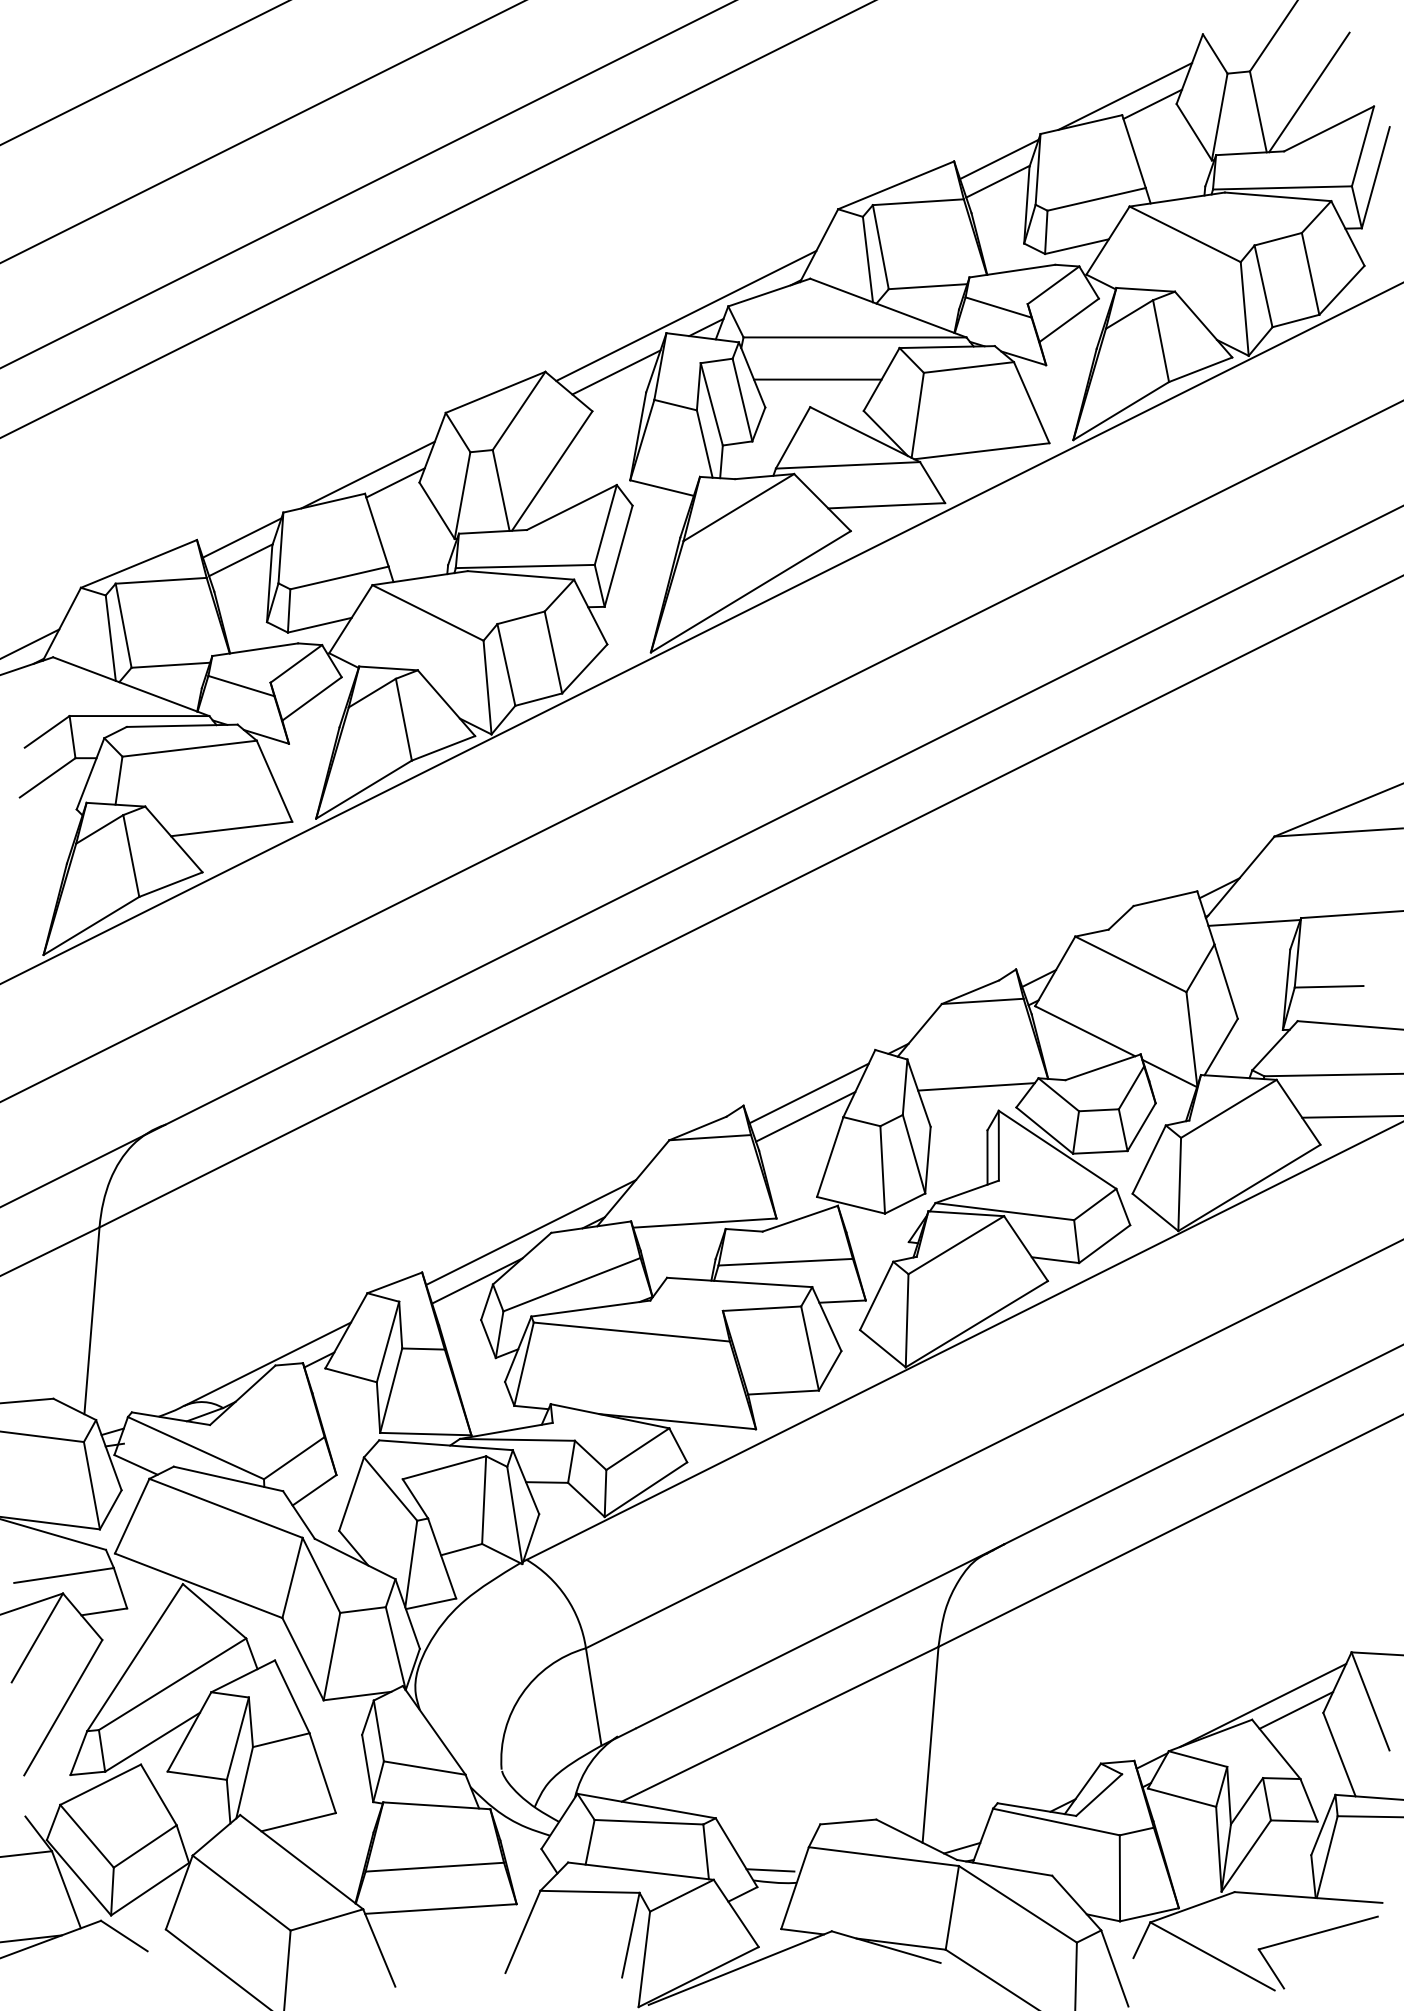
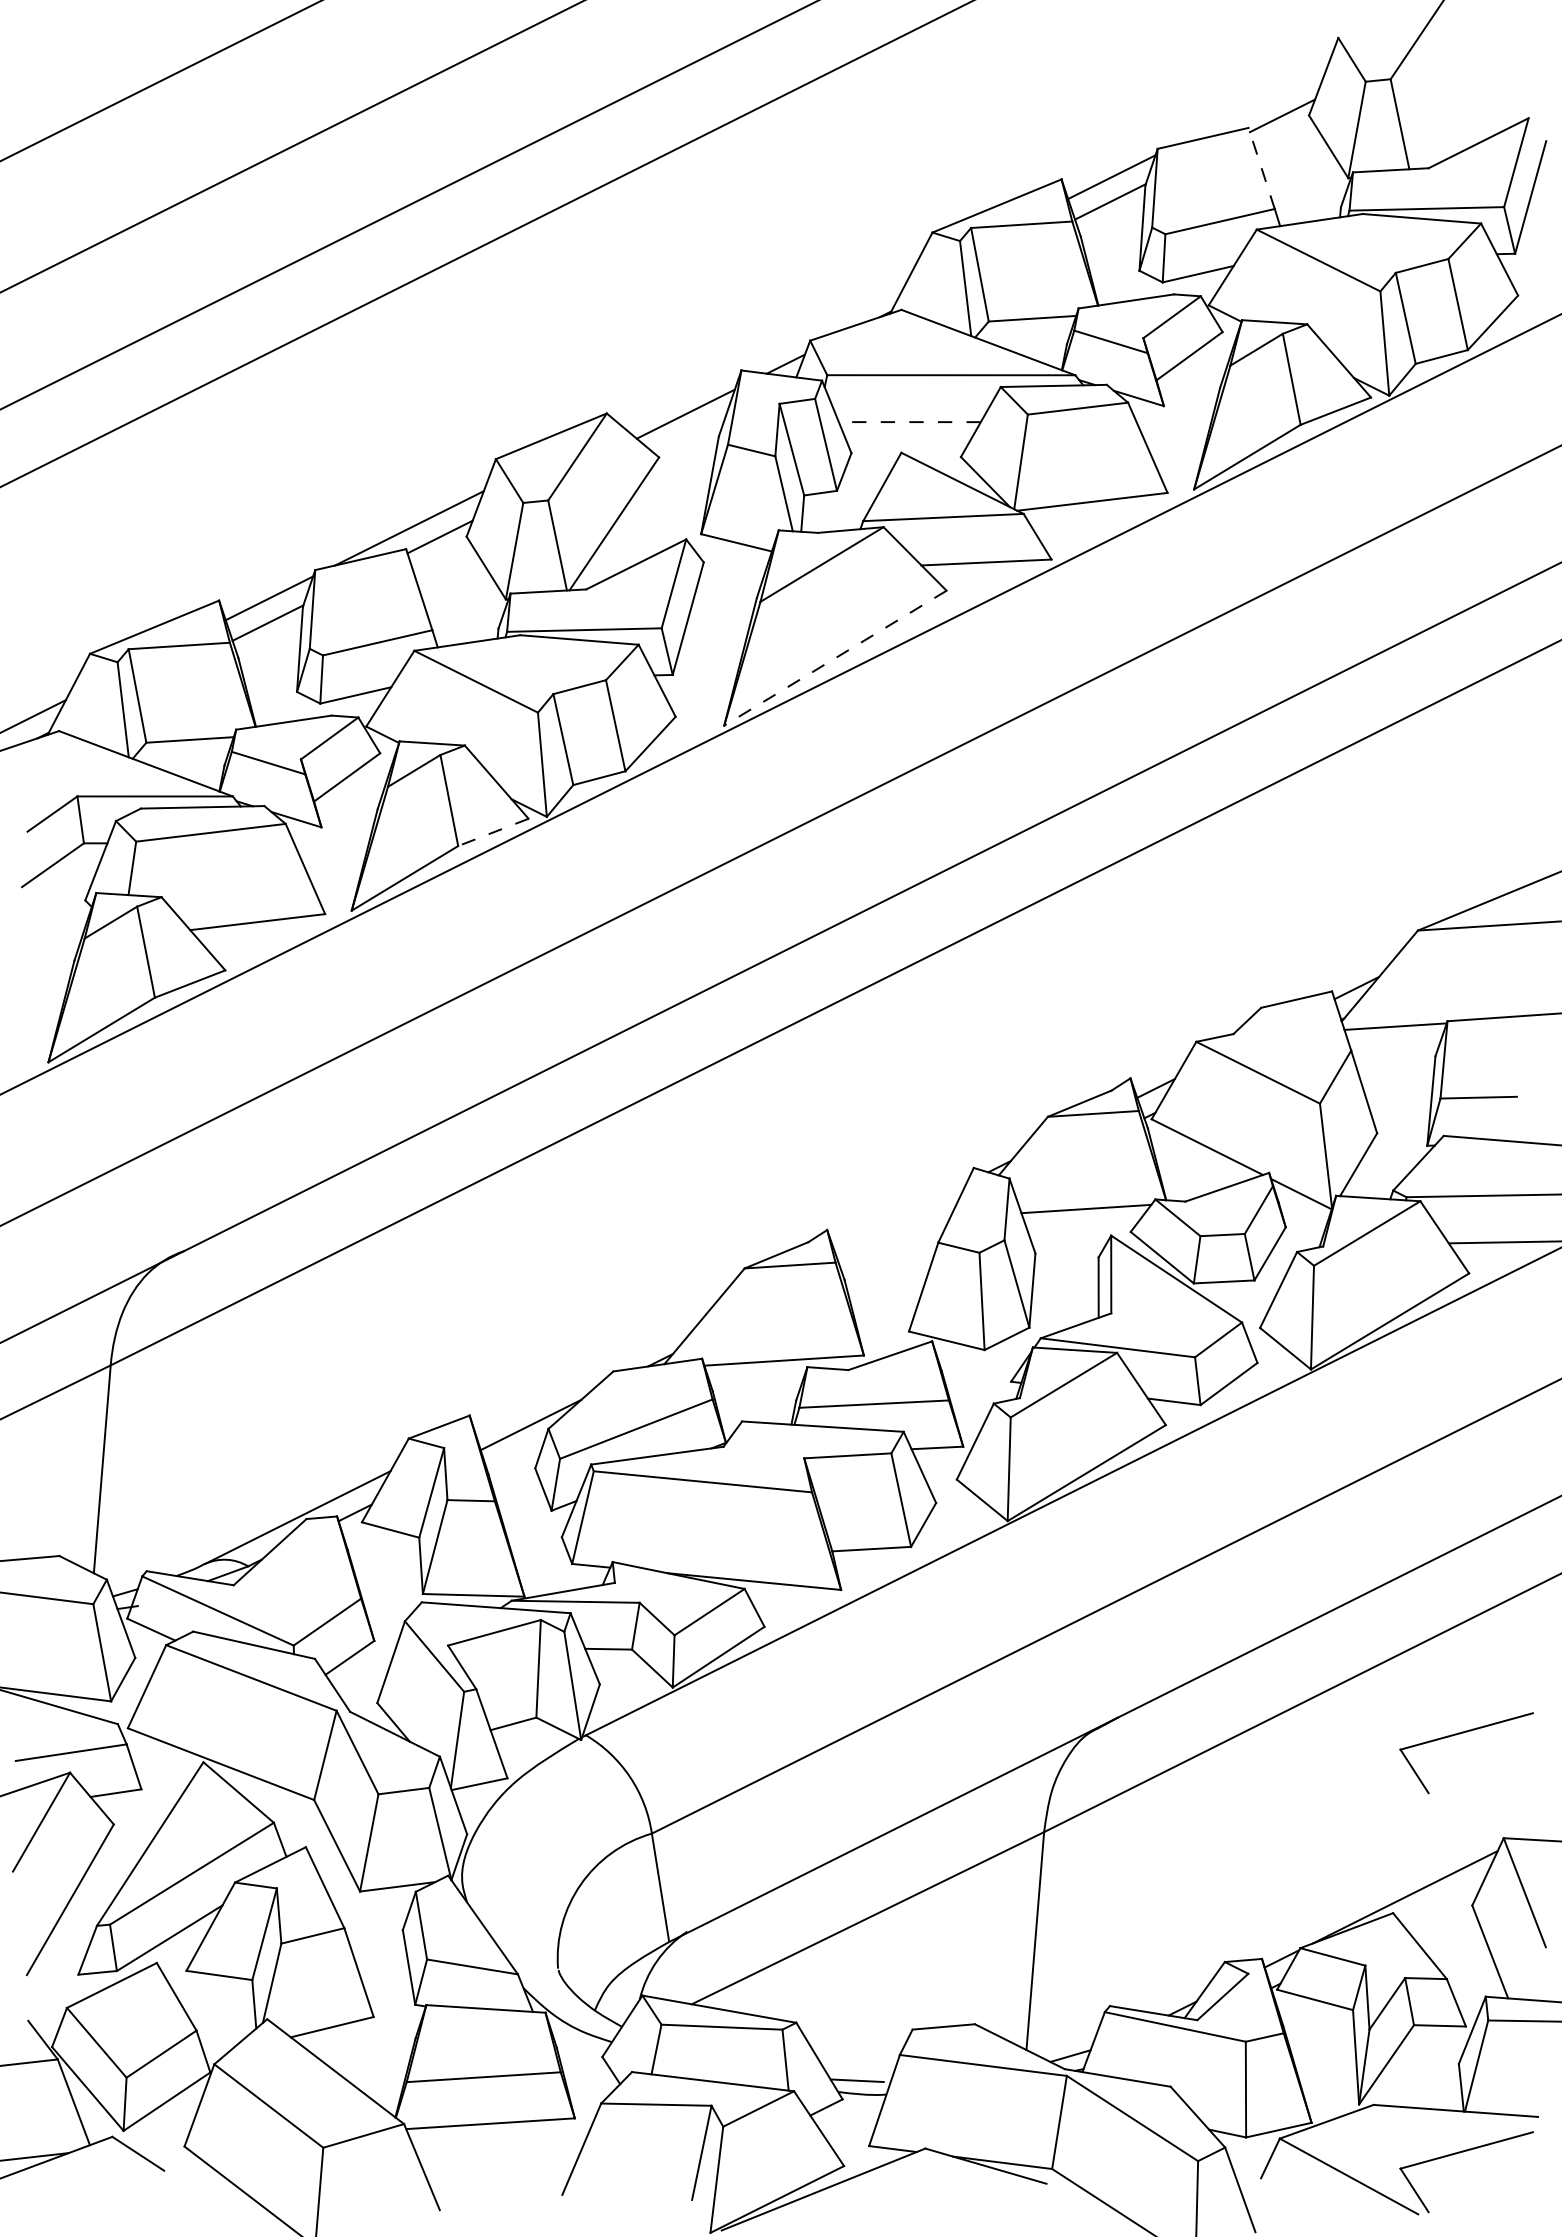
line: (1309, 92) -> (1456, 102), removed
line: (1124, 95) -> (1251, 106), removed
line: (1133, 151) -> (1261, 168), solid -> dashed
line: (686, 315) -> (763, 350), removed
line: (817, 379) -> (909, 422), solid -> dashed
line: (750, 592) -> (835, 658), solid -> dashed
line: (443, 748) -> (493, 832), solid -> dashed
line: (808, 1093) -> (899, 1216), removed
line: (805, 1116) -> (896, 1241), removed
line: (530, 1231) -> (590, 1370), removed
part: (1312, 1559) -> (1460, 1734), added
line: (1296, 1710) -> (1442, 1902), removed

